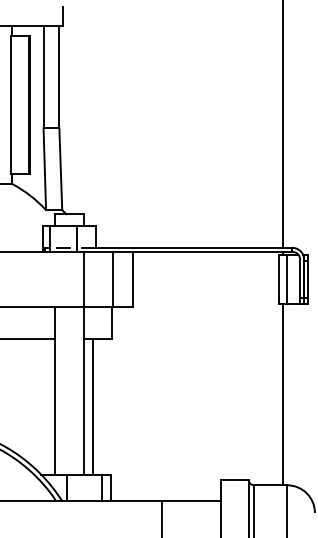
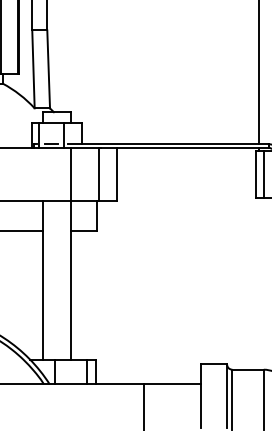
line: (282, 394) -> (259, 283), removed
line: (93, 406) -> (79, 294), removed

